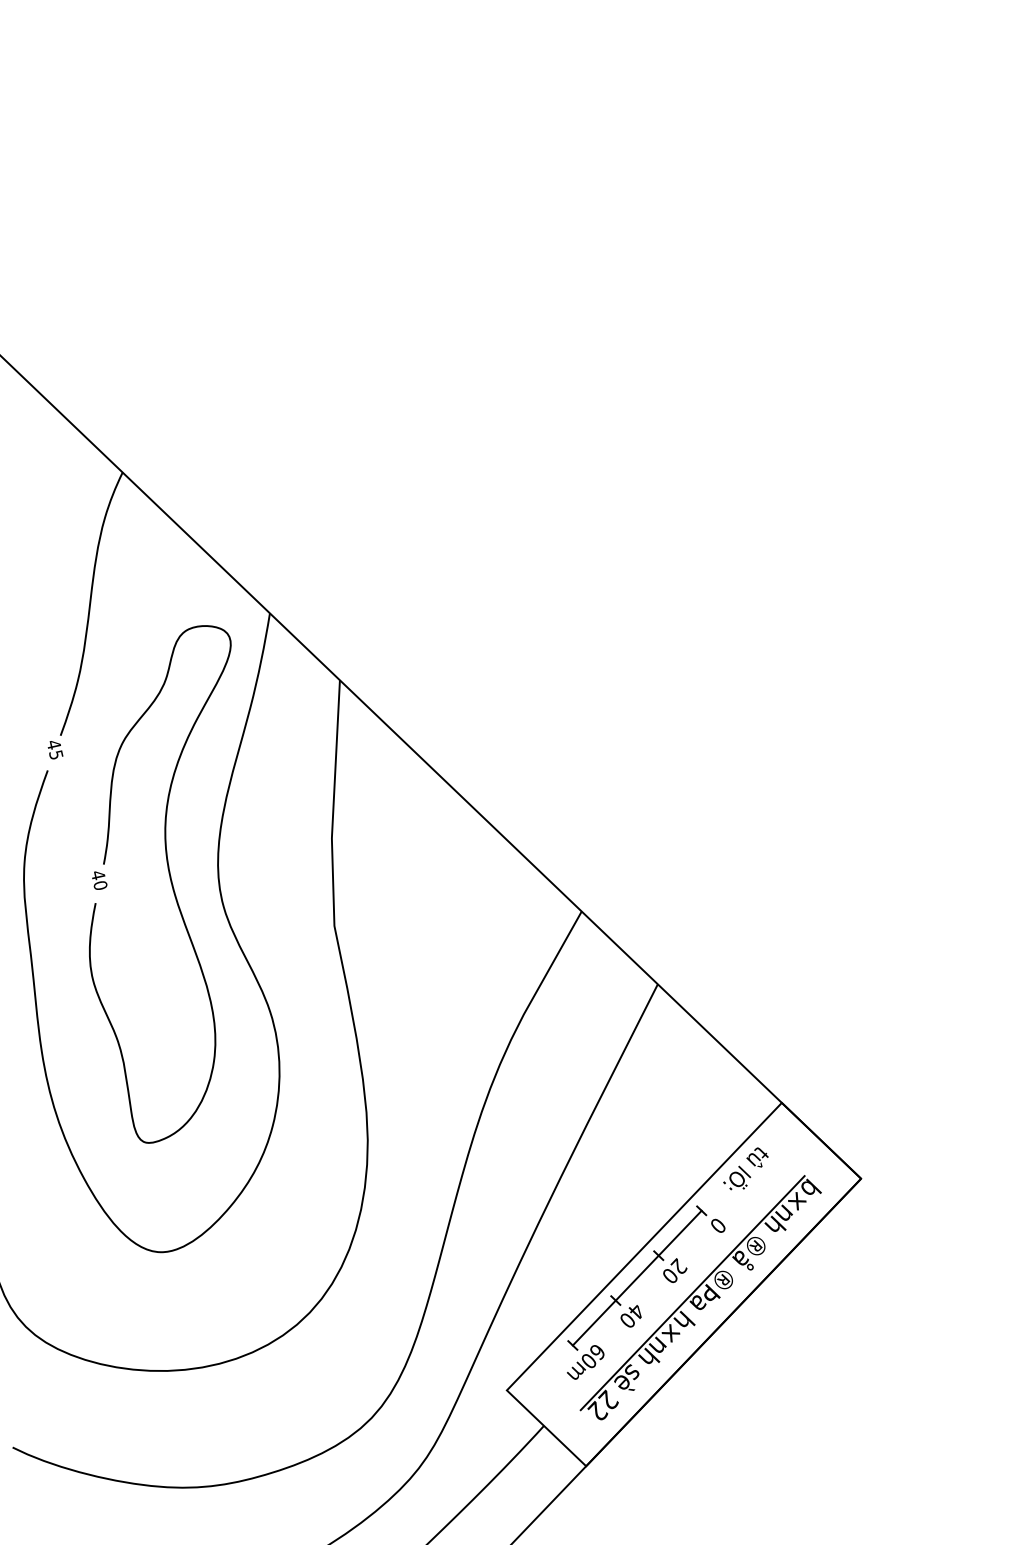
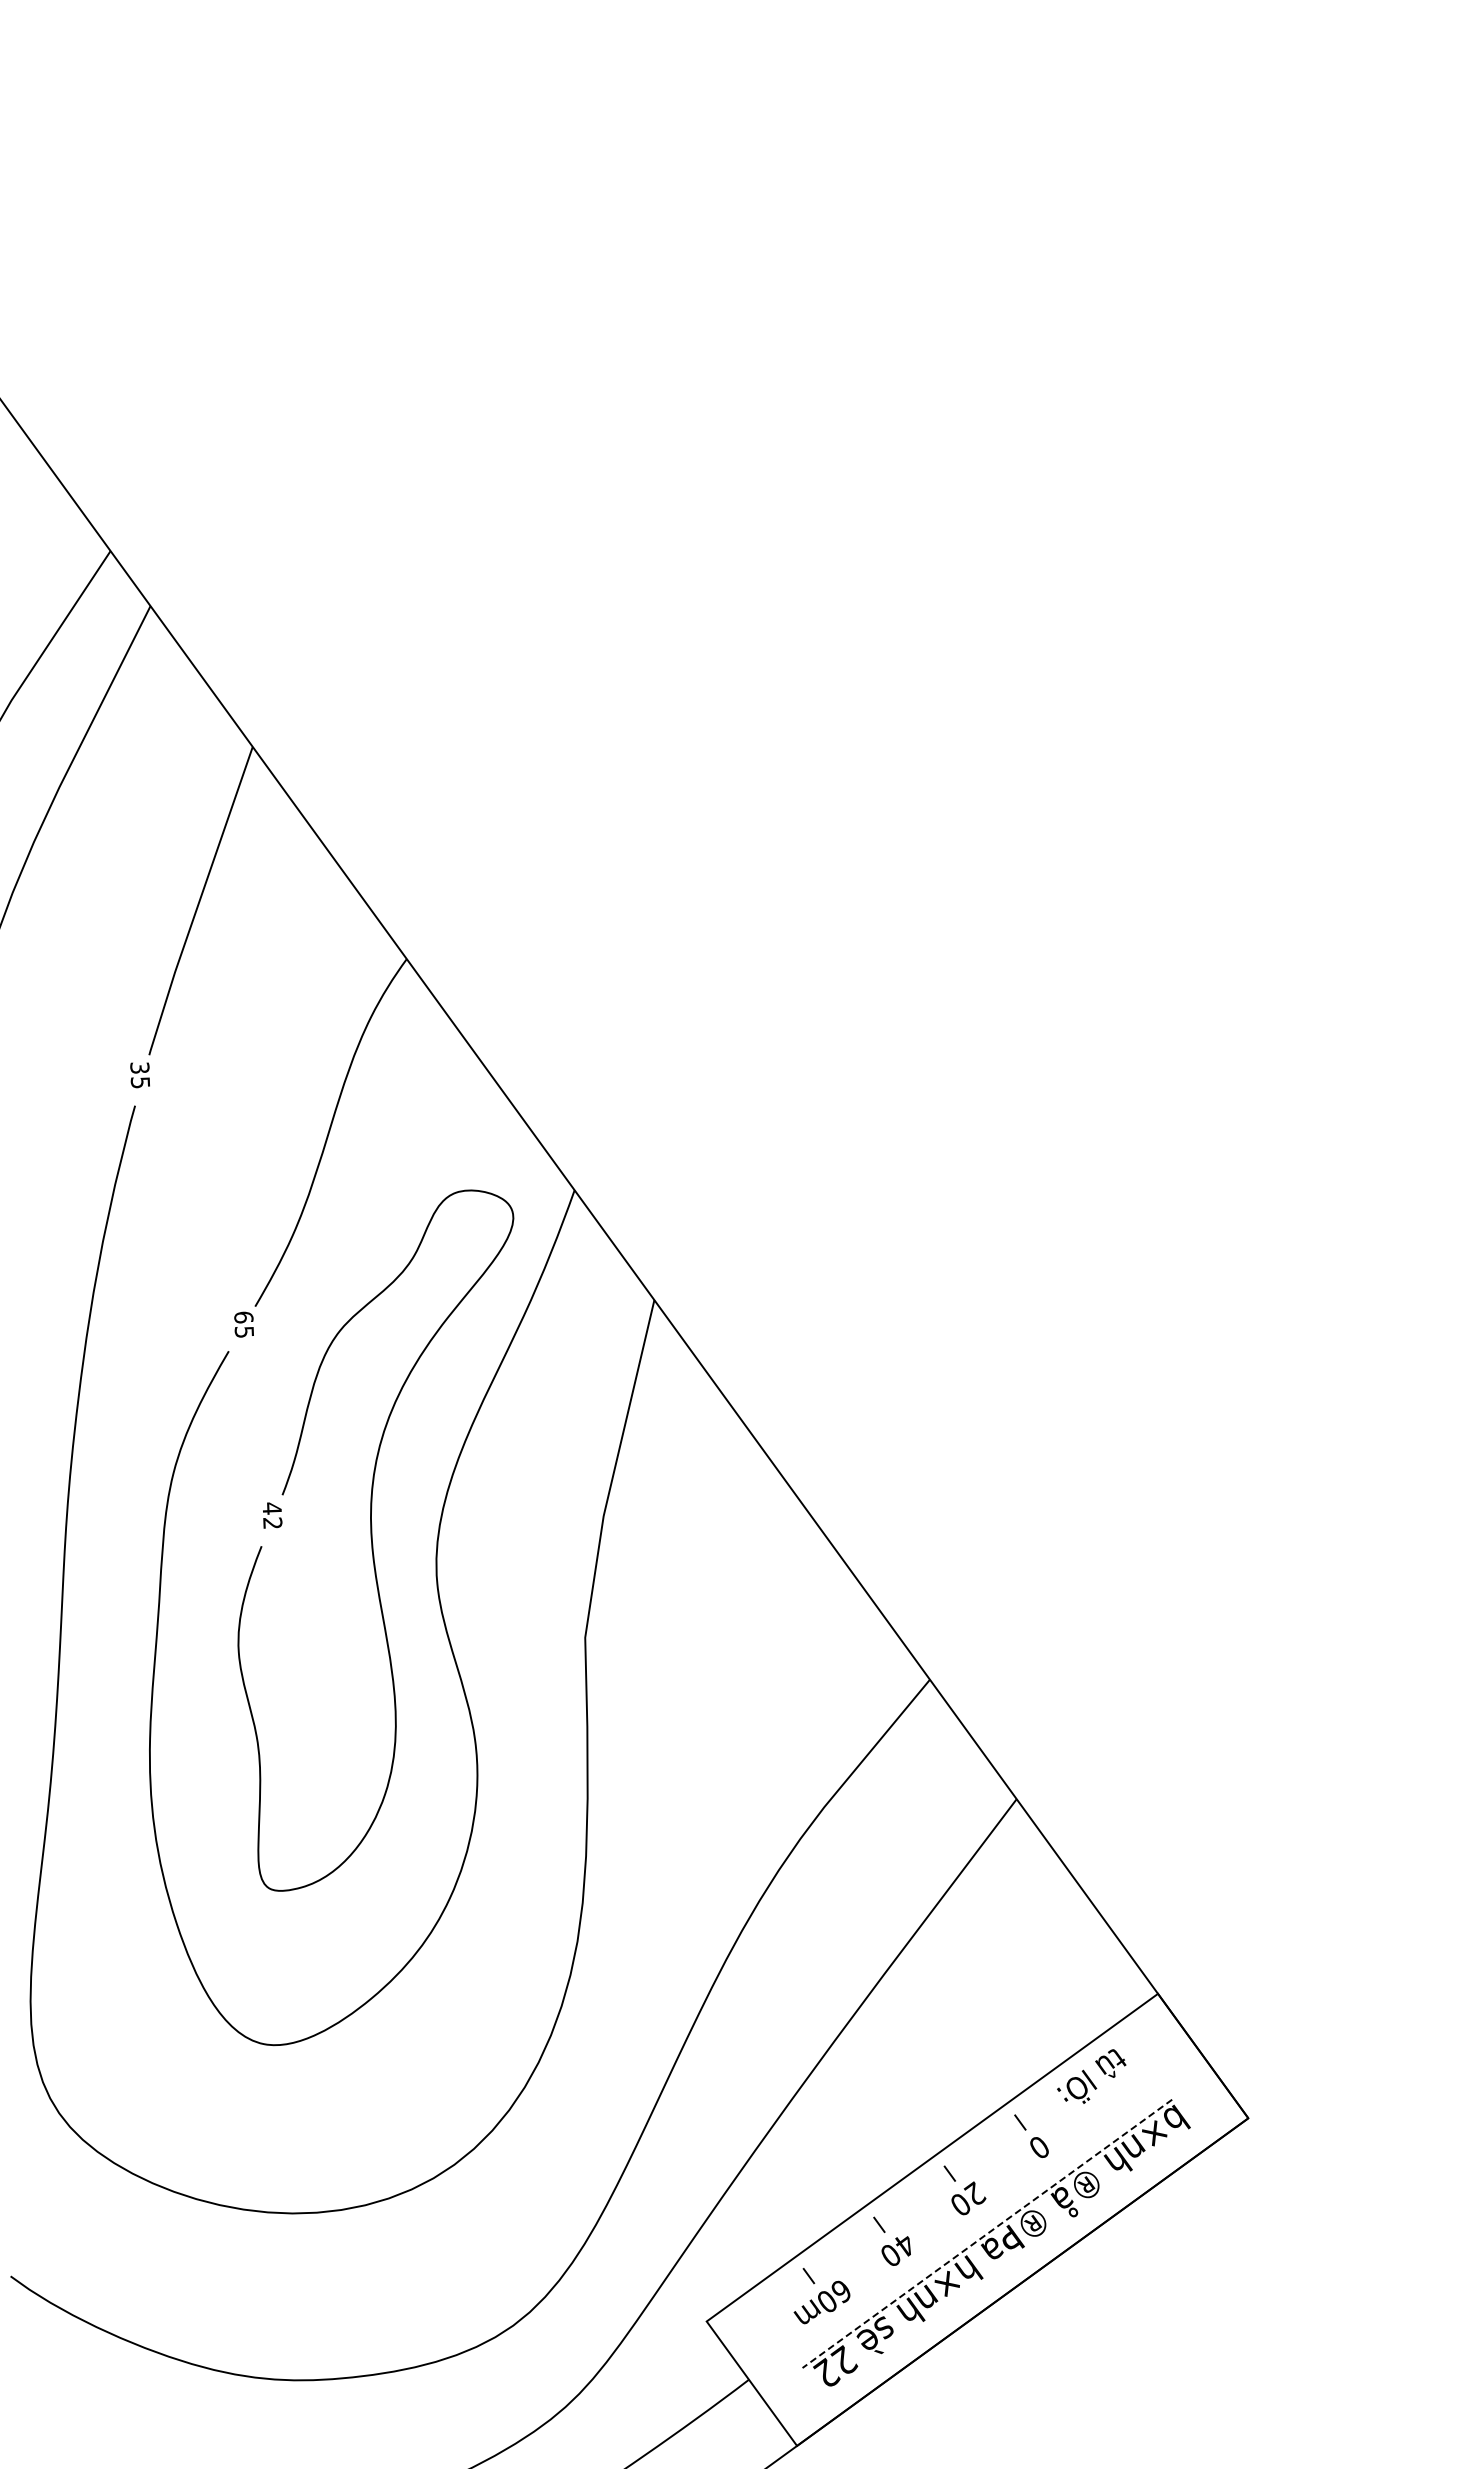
text: (53, 744) -> (243, 1317), 45 -> 65
text: (100, 885) -> (272, 1523), 40 -> 42
line: (637, 1278) -> (914, 2199), removed
line: (692, 1293) -> (986, 2234), solid -> dashed

